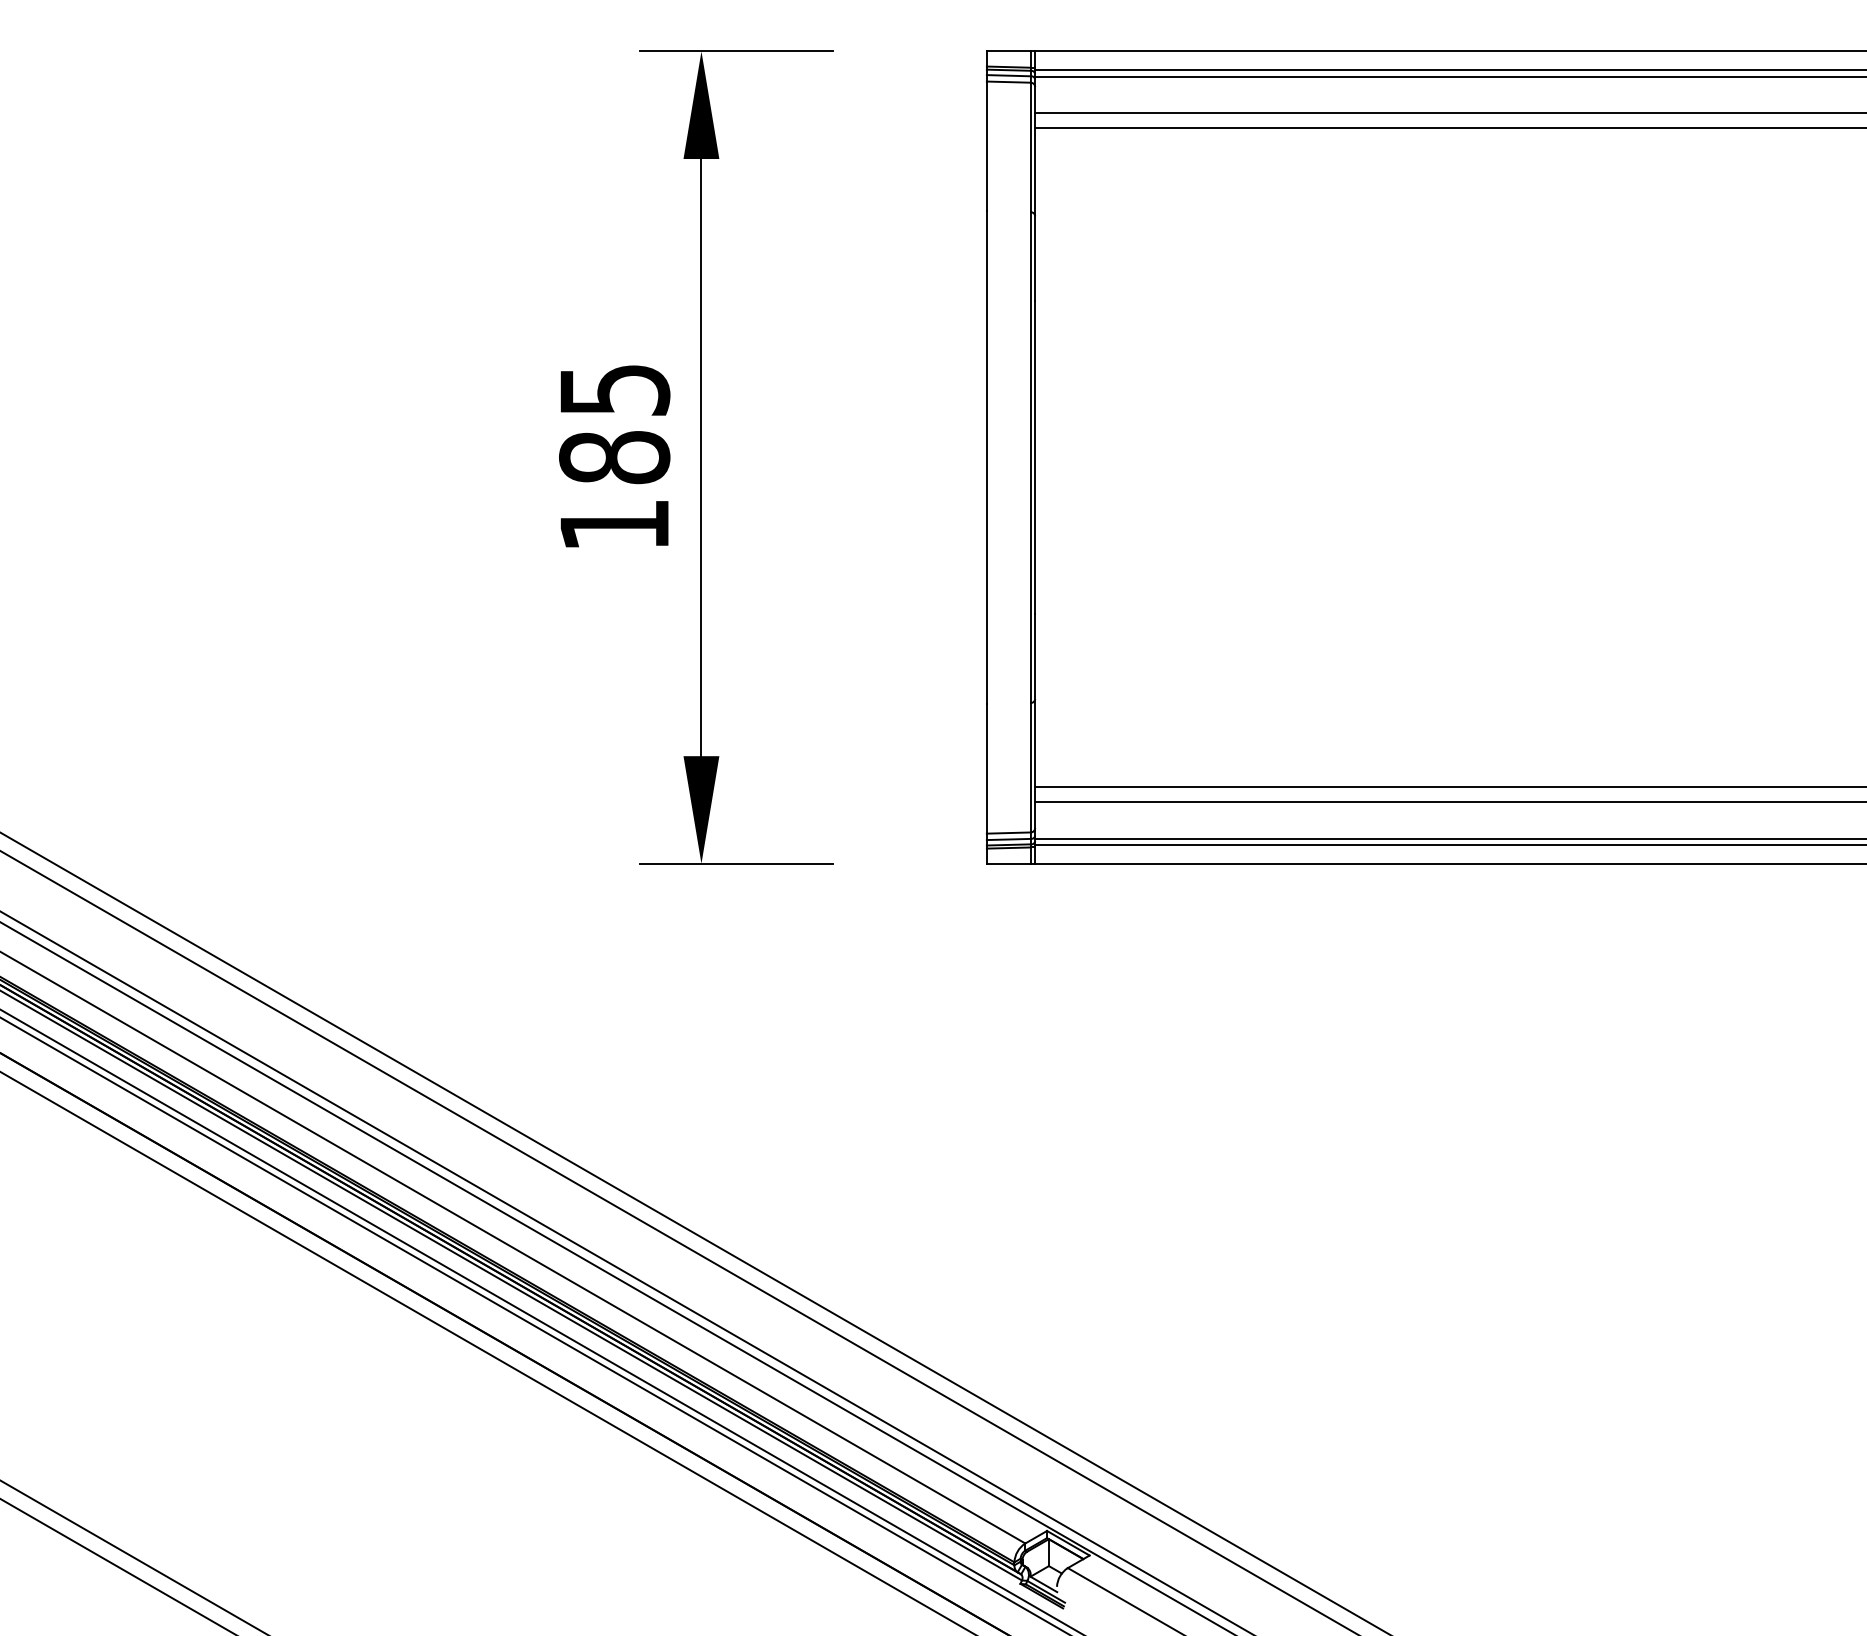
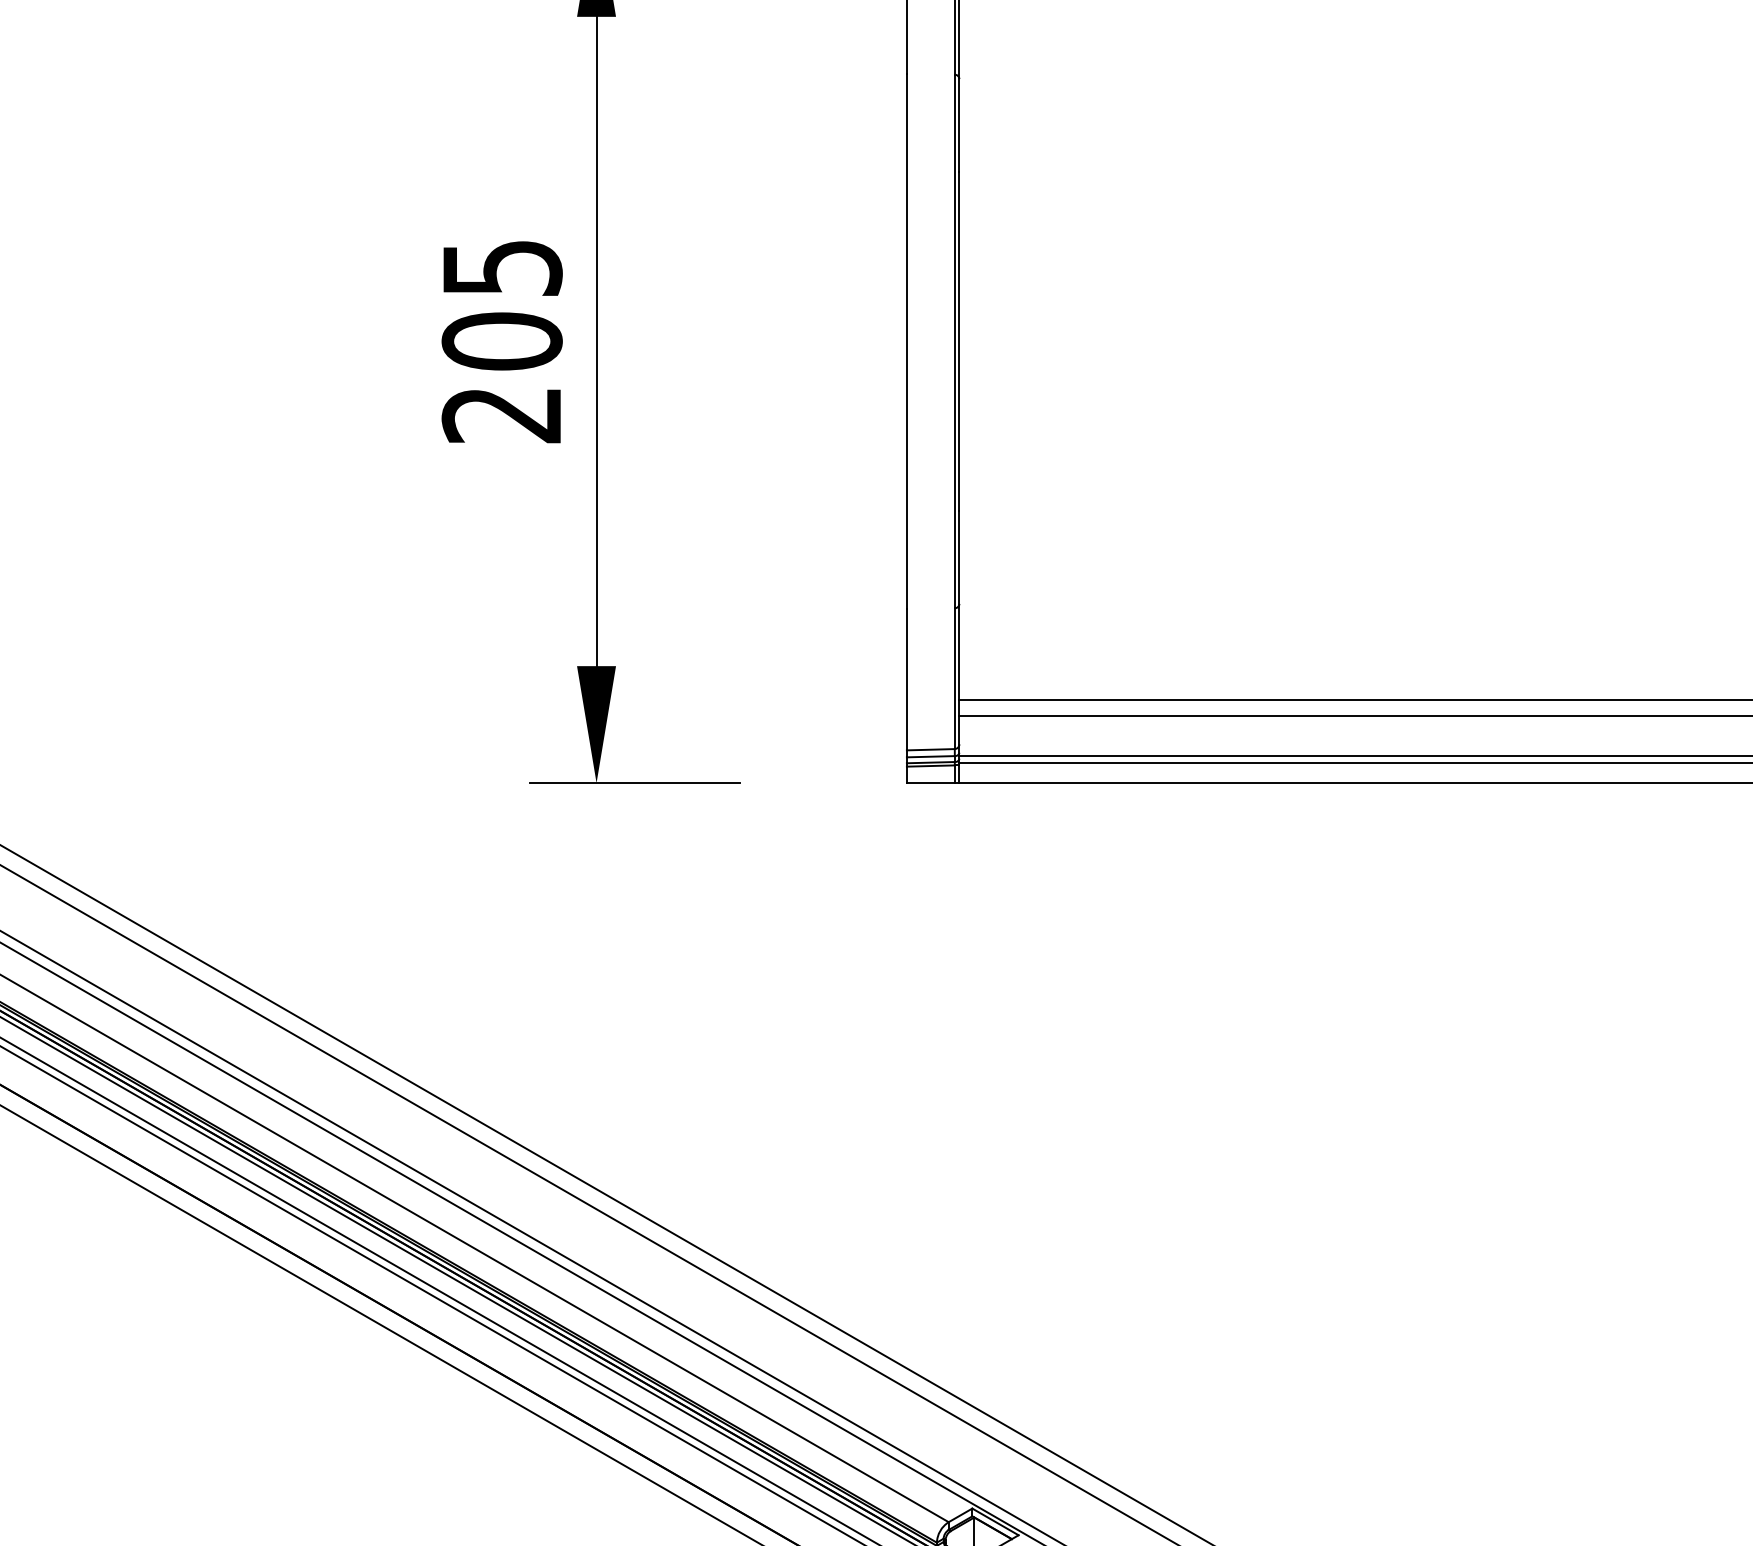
text: (614, 490) -> (502, 377), 185 -> 205

